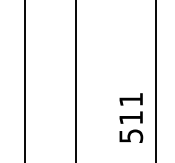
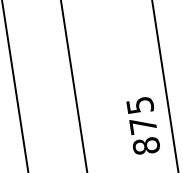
text: (131, 118) -> (143, 126), 511 -> 875

